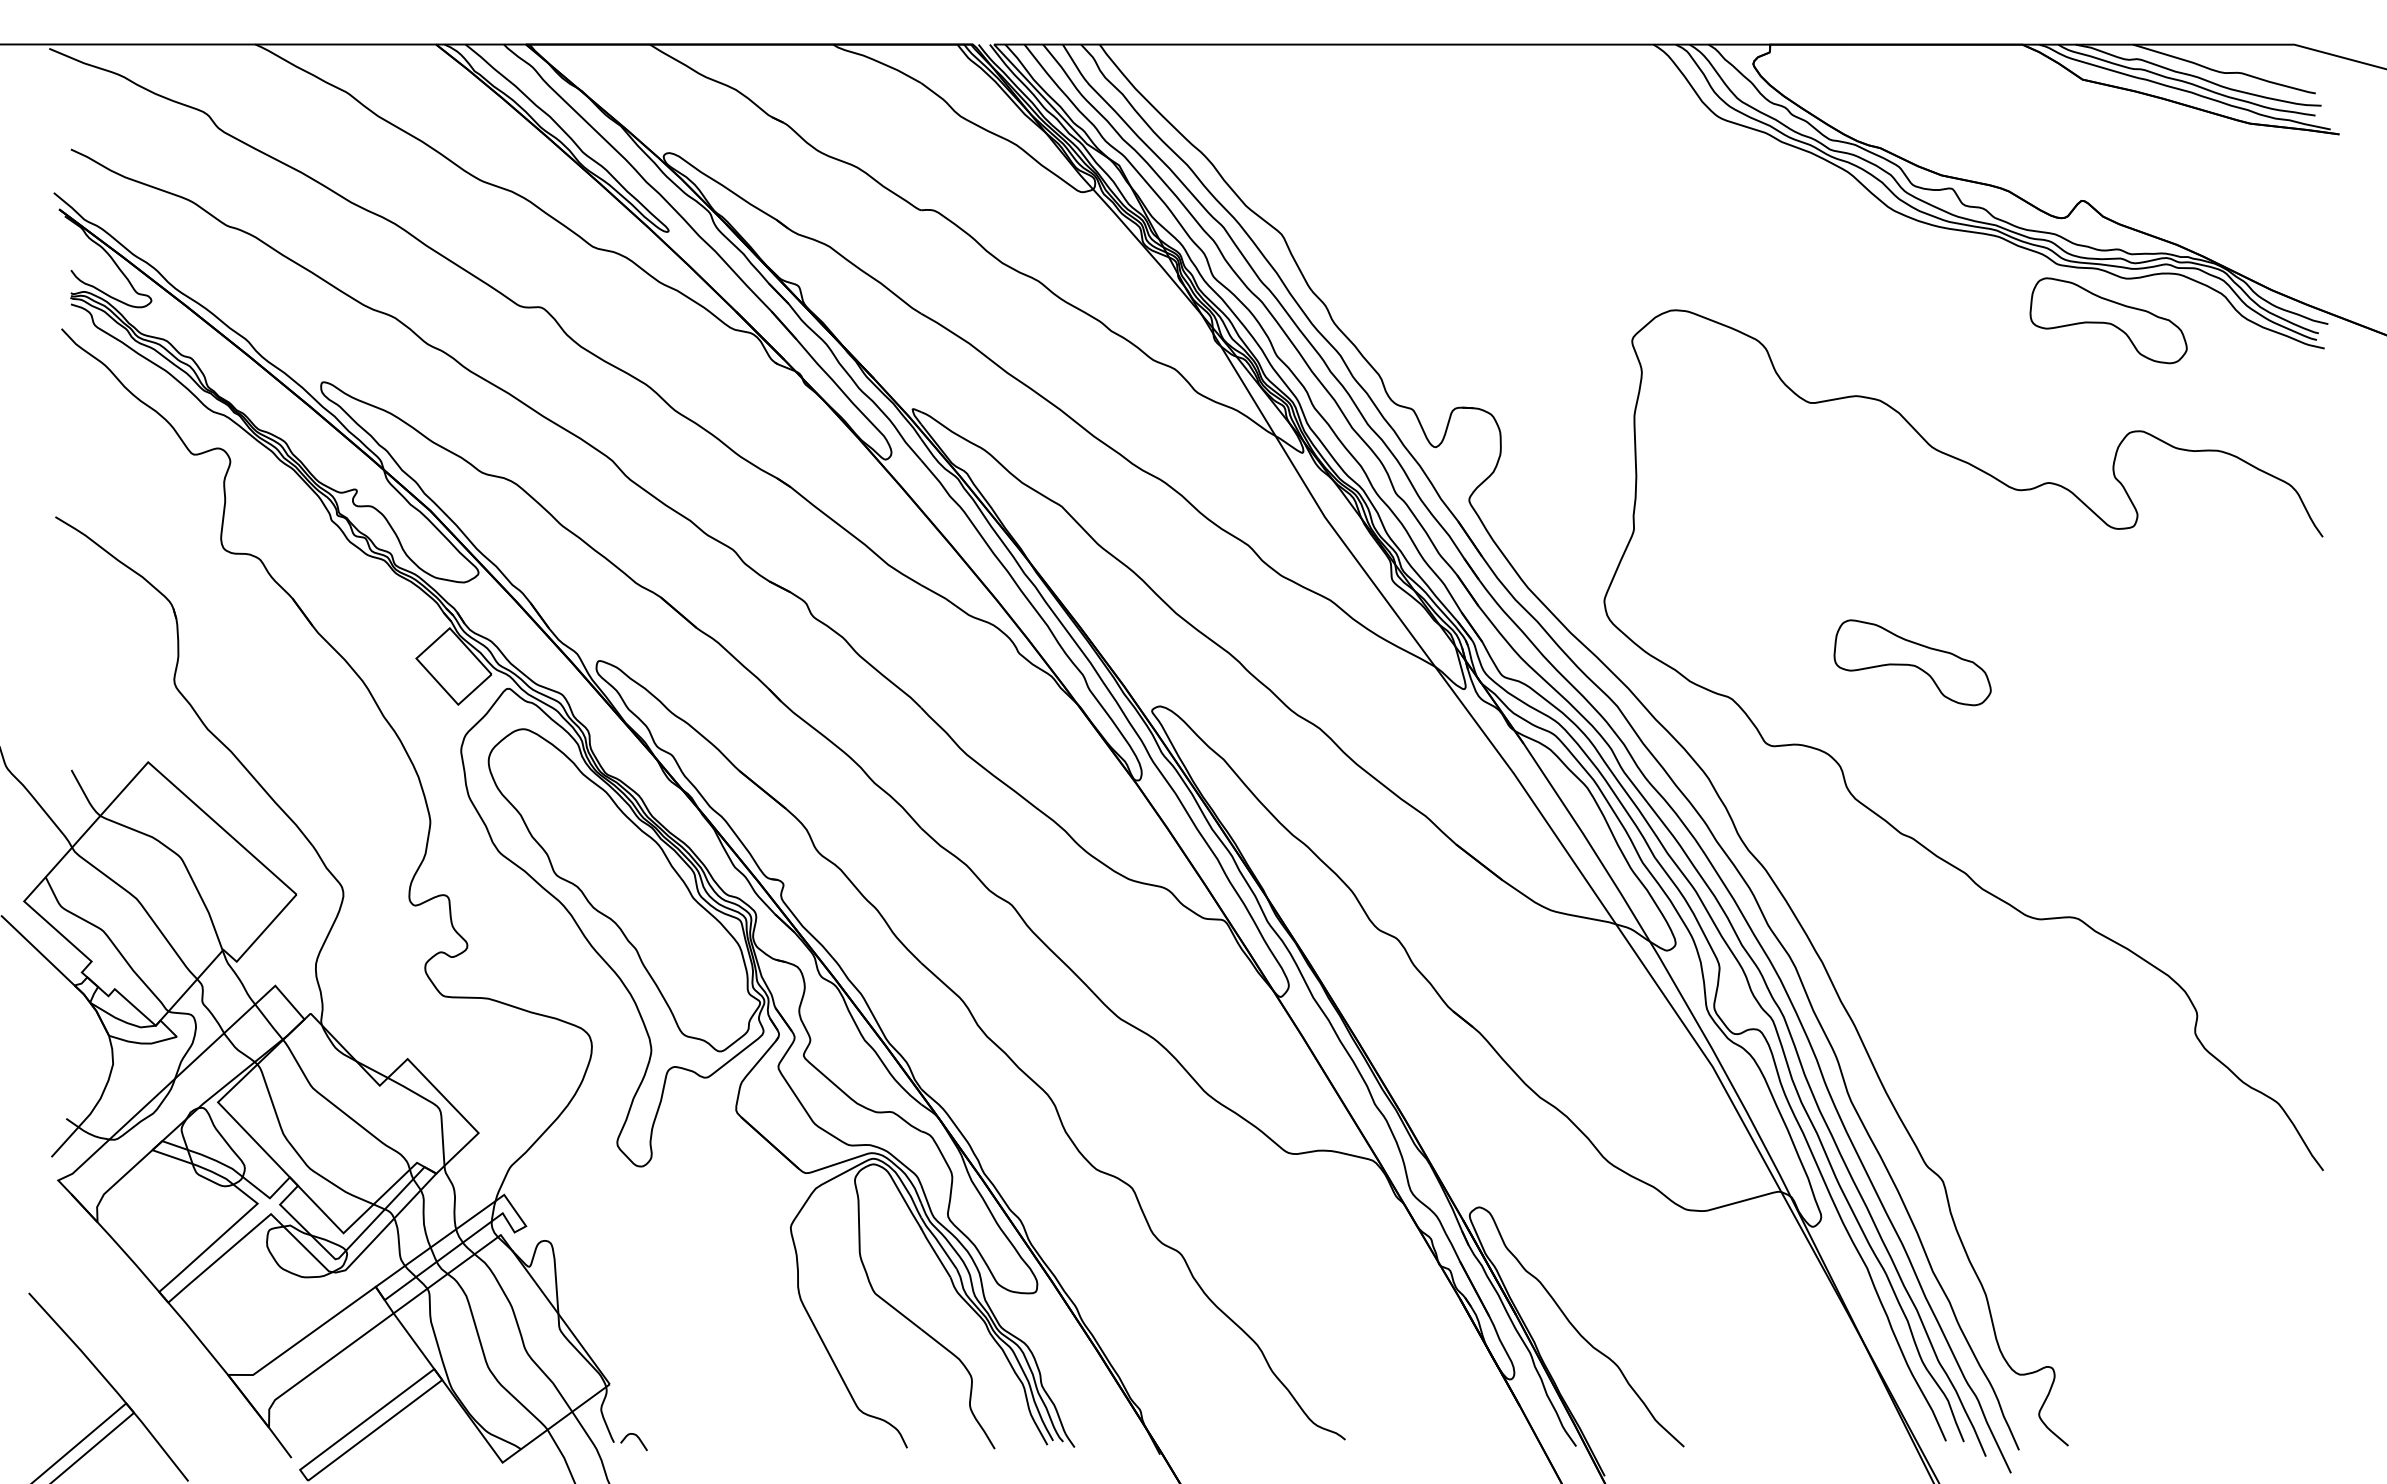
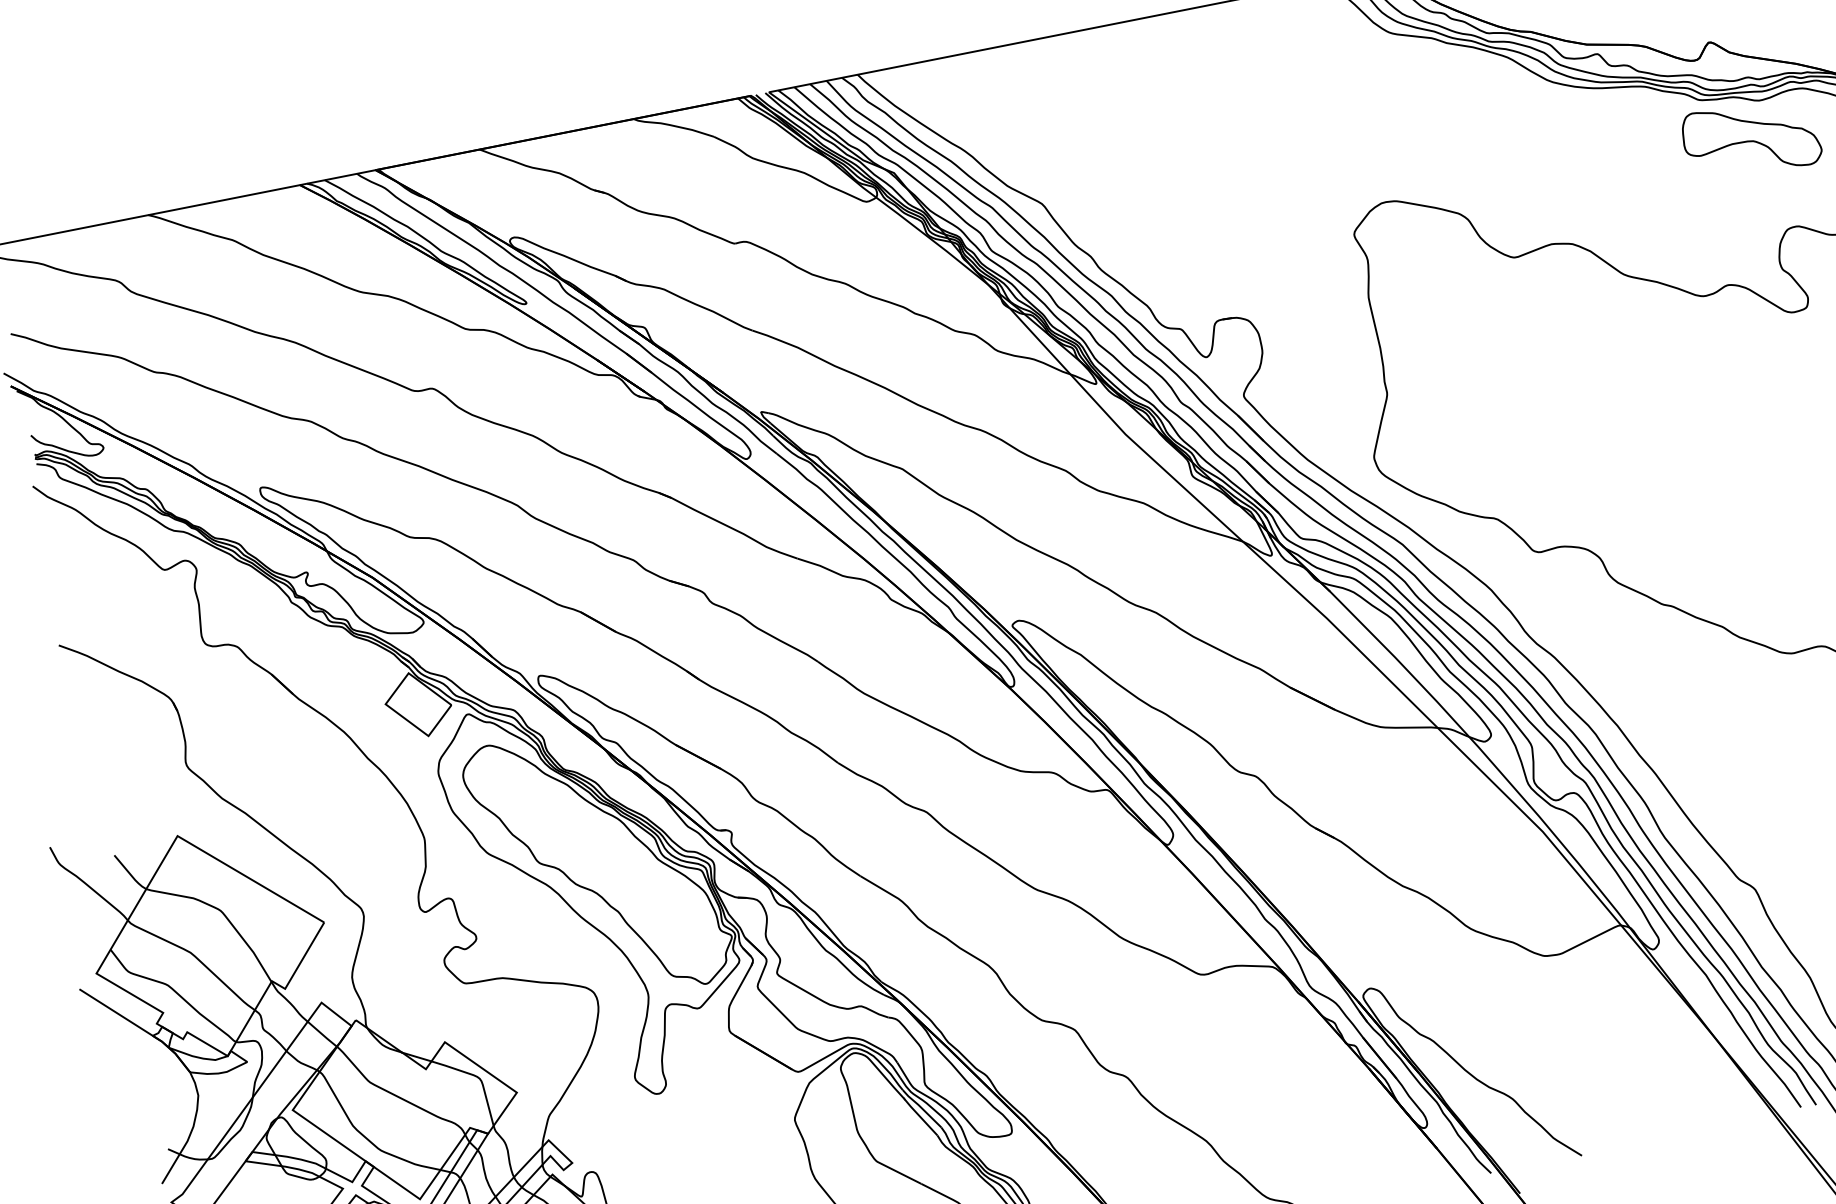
part: (1912, 662) -> (1643, 458), removed

